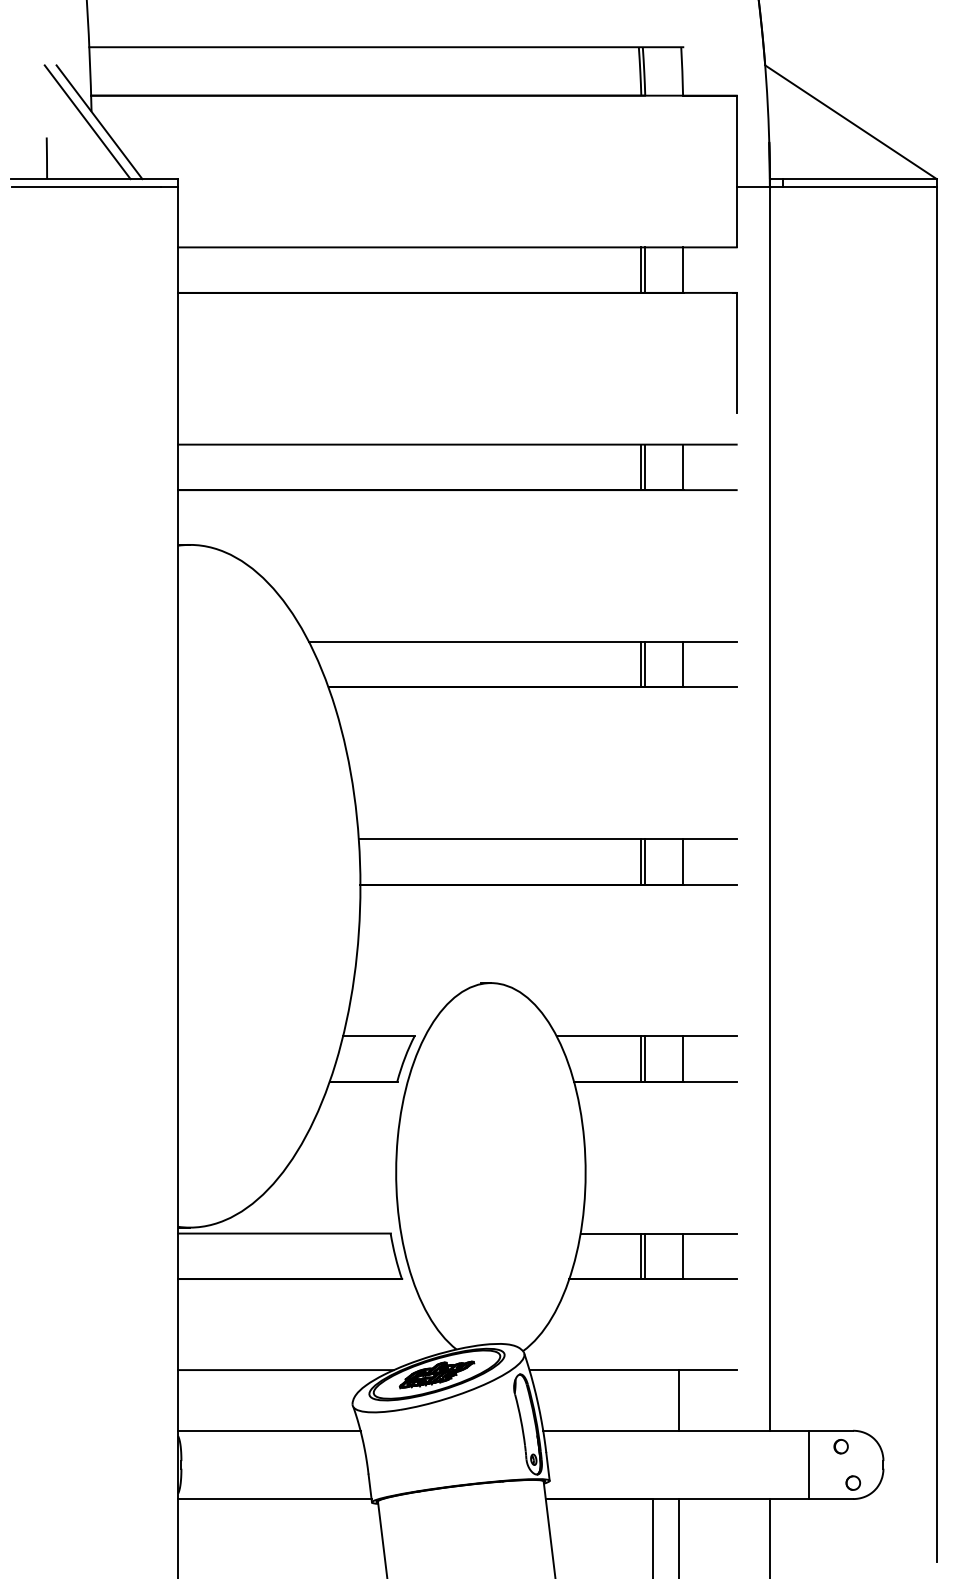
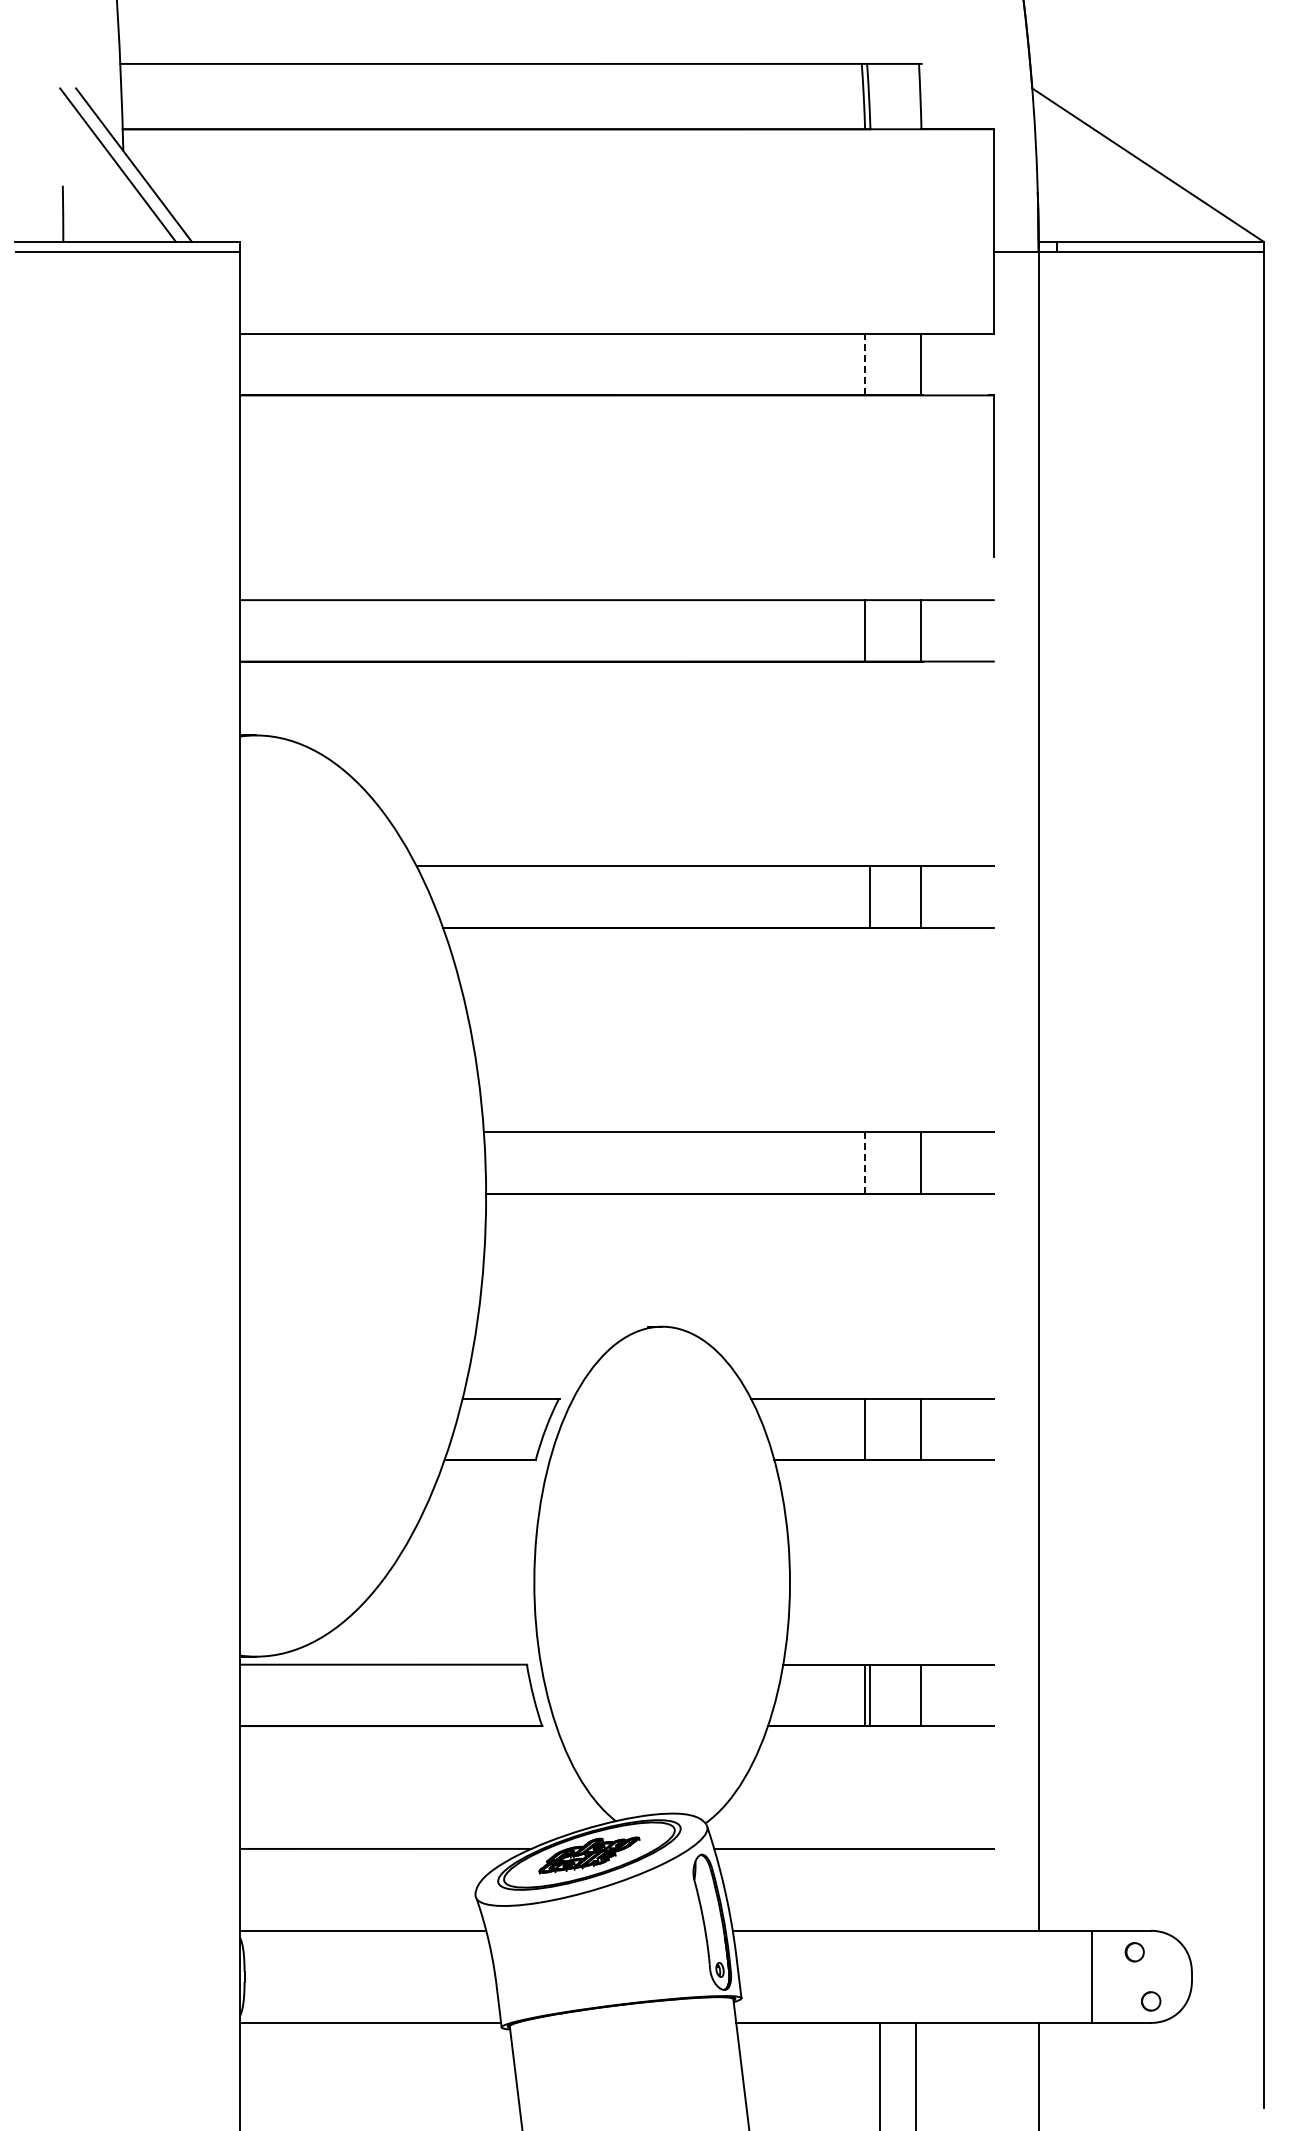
line: (640, 269) -> (864, 364), solid -> dashed
line: (644, 269) -> (869, 364), removed
line: (644, 467) -> (869, 630), removed
line: (640, 664) -> (864, 896), removed
line: (644, 861) -> (869, 1162), removed
line: (640, 862) -> (864, 1163), solid -> dashed
line: (644, 1058) -> (869, 1428), removed
line: (678, 1400) -> (915, 1889), removed

